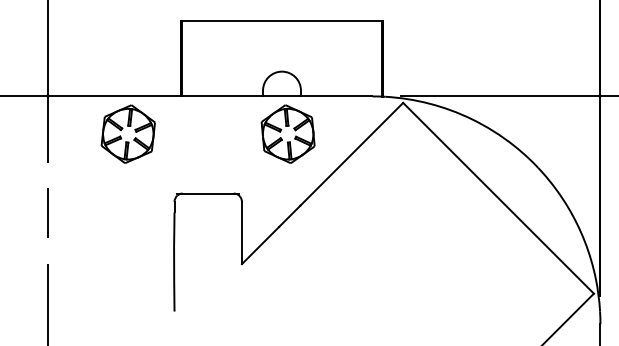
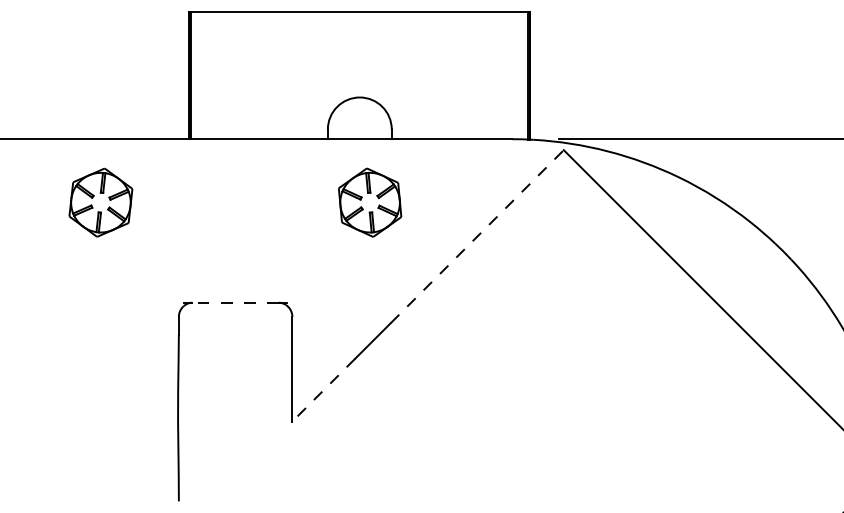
part: (127, 133) -> (99, 201), size x0.7
part: (287, 133) -> (369, 201), size x0.7
line: (351, 154) -> (476, 236), solid -> dashed
line: (208, 193) -> (236, 302), solid -> dashed
line: (260, 245) -> (323, 390), solid -> dashed

